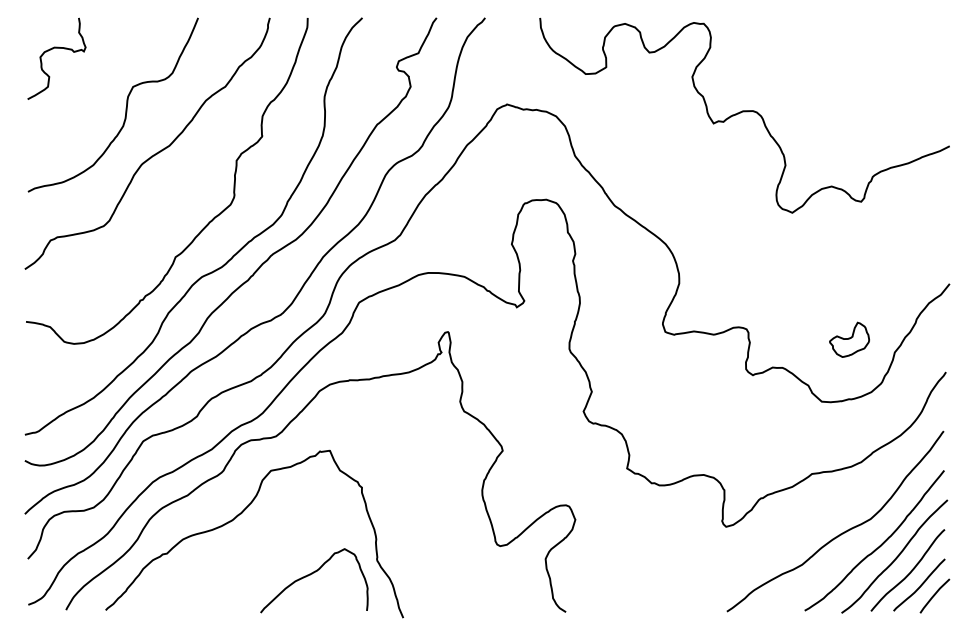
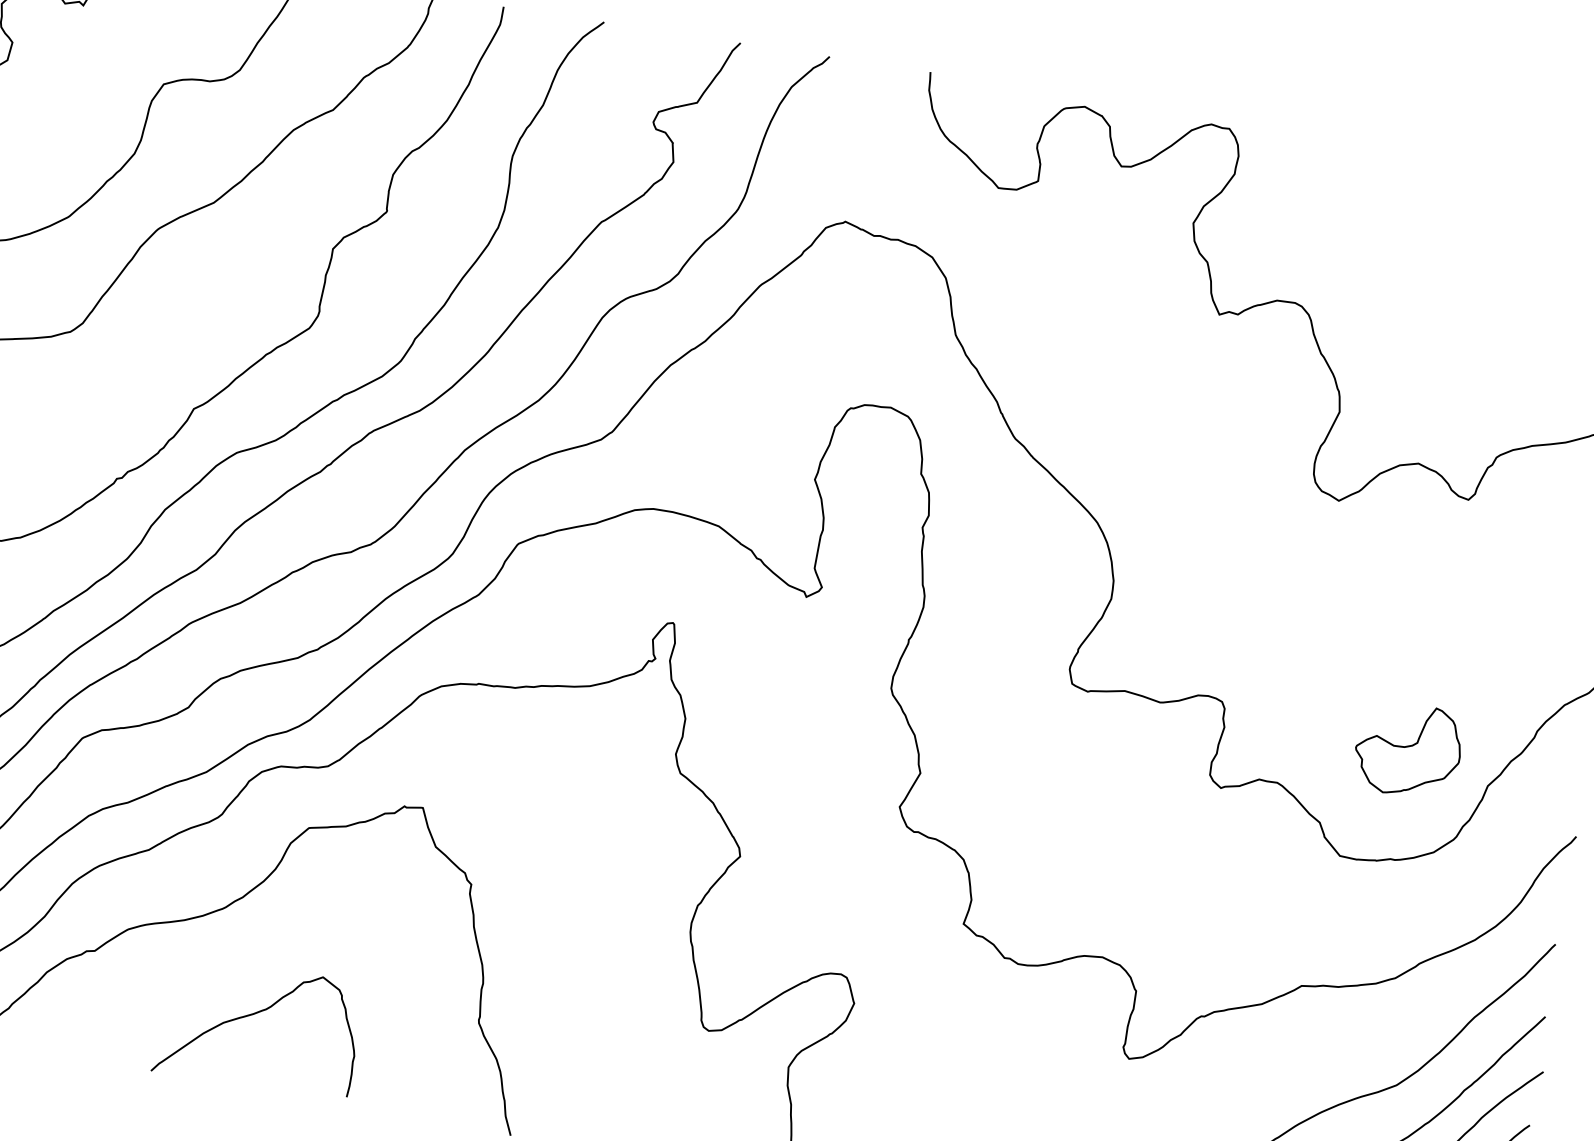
part: (849, 339) -> (1408, 749), size x1.43
curve: (312, 574) -> (256, 1014), moved

